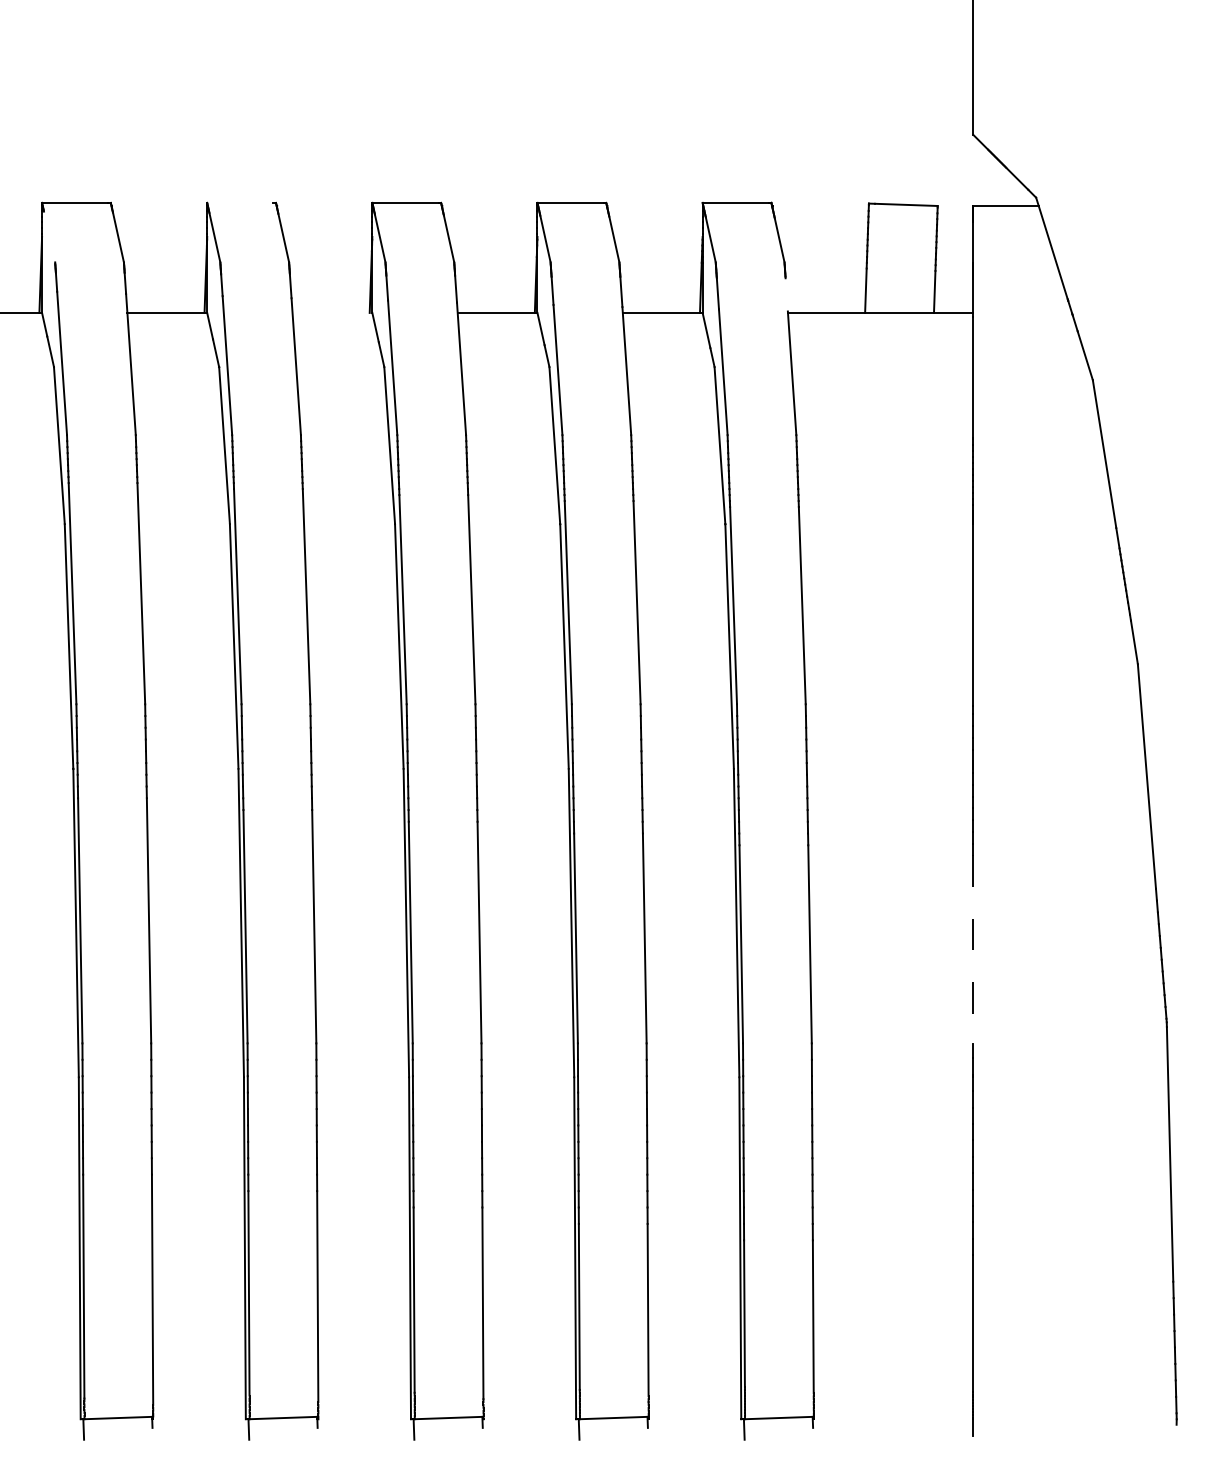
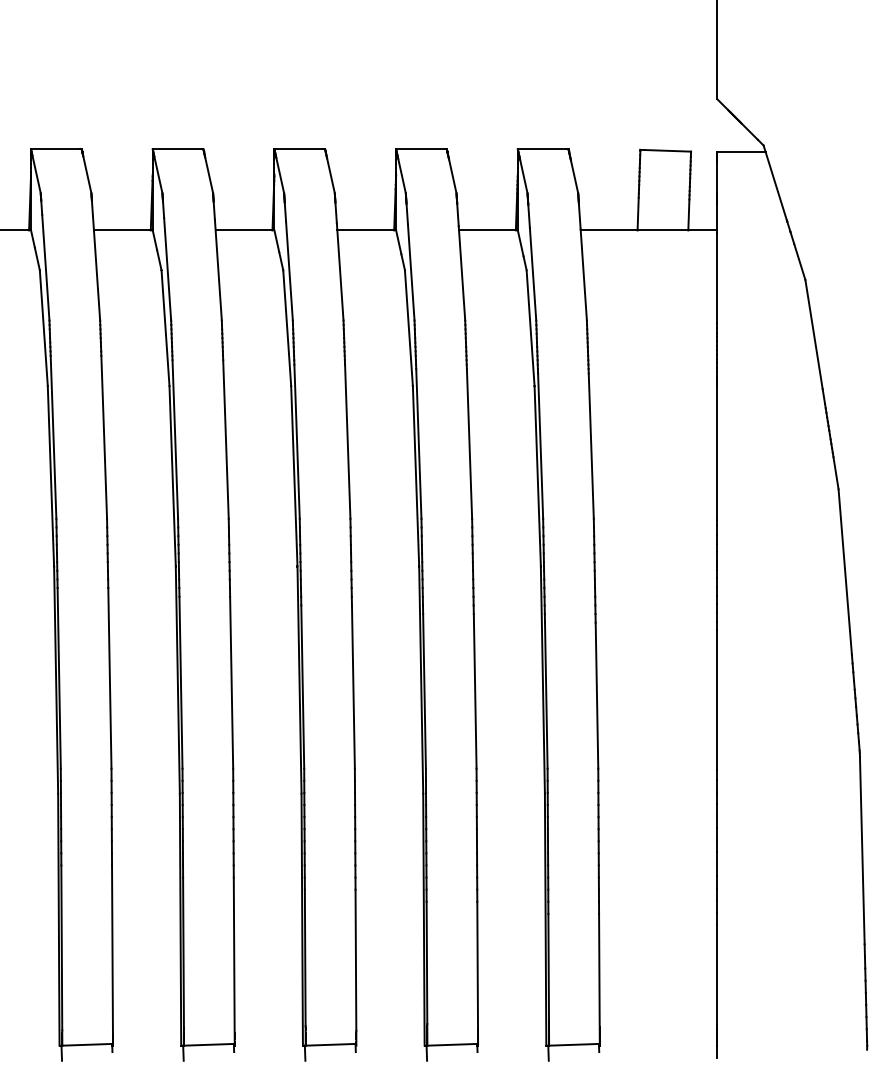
line: (240, 202) -> (177, 149), added
line: (49, 236) -> (36, 174), added
line: (786, 294) -> (579, 216), added
line: (332, 312) -> (245, 230), added
line: (973, 949) -> (717, 699), dashed -> solid

